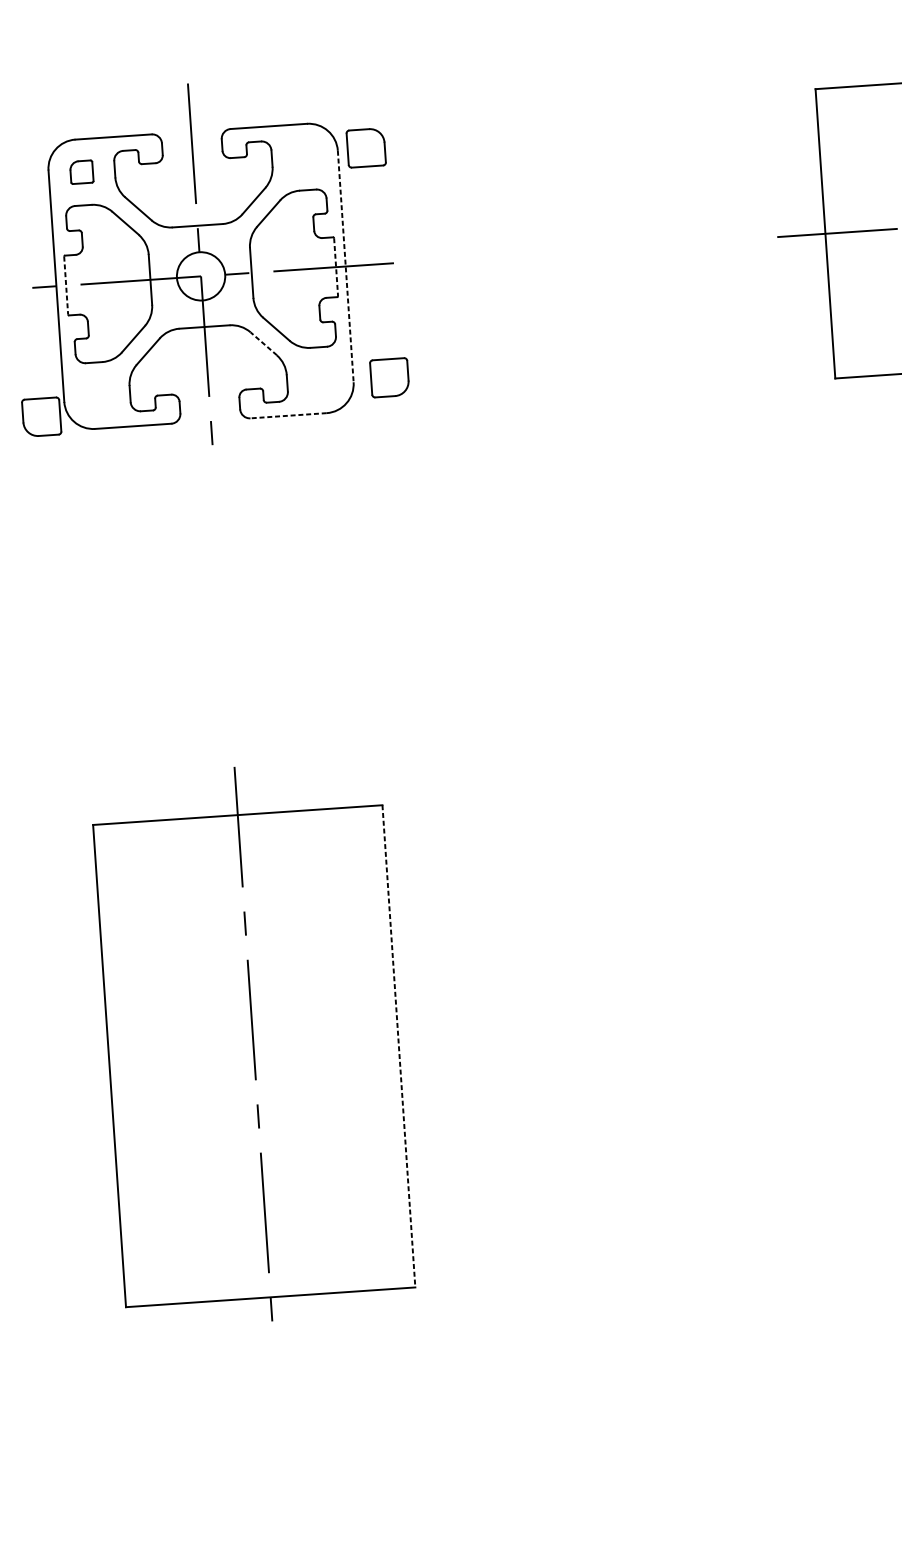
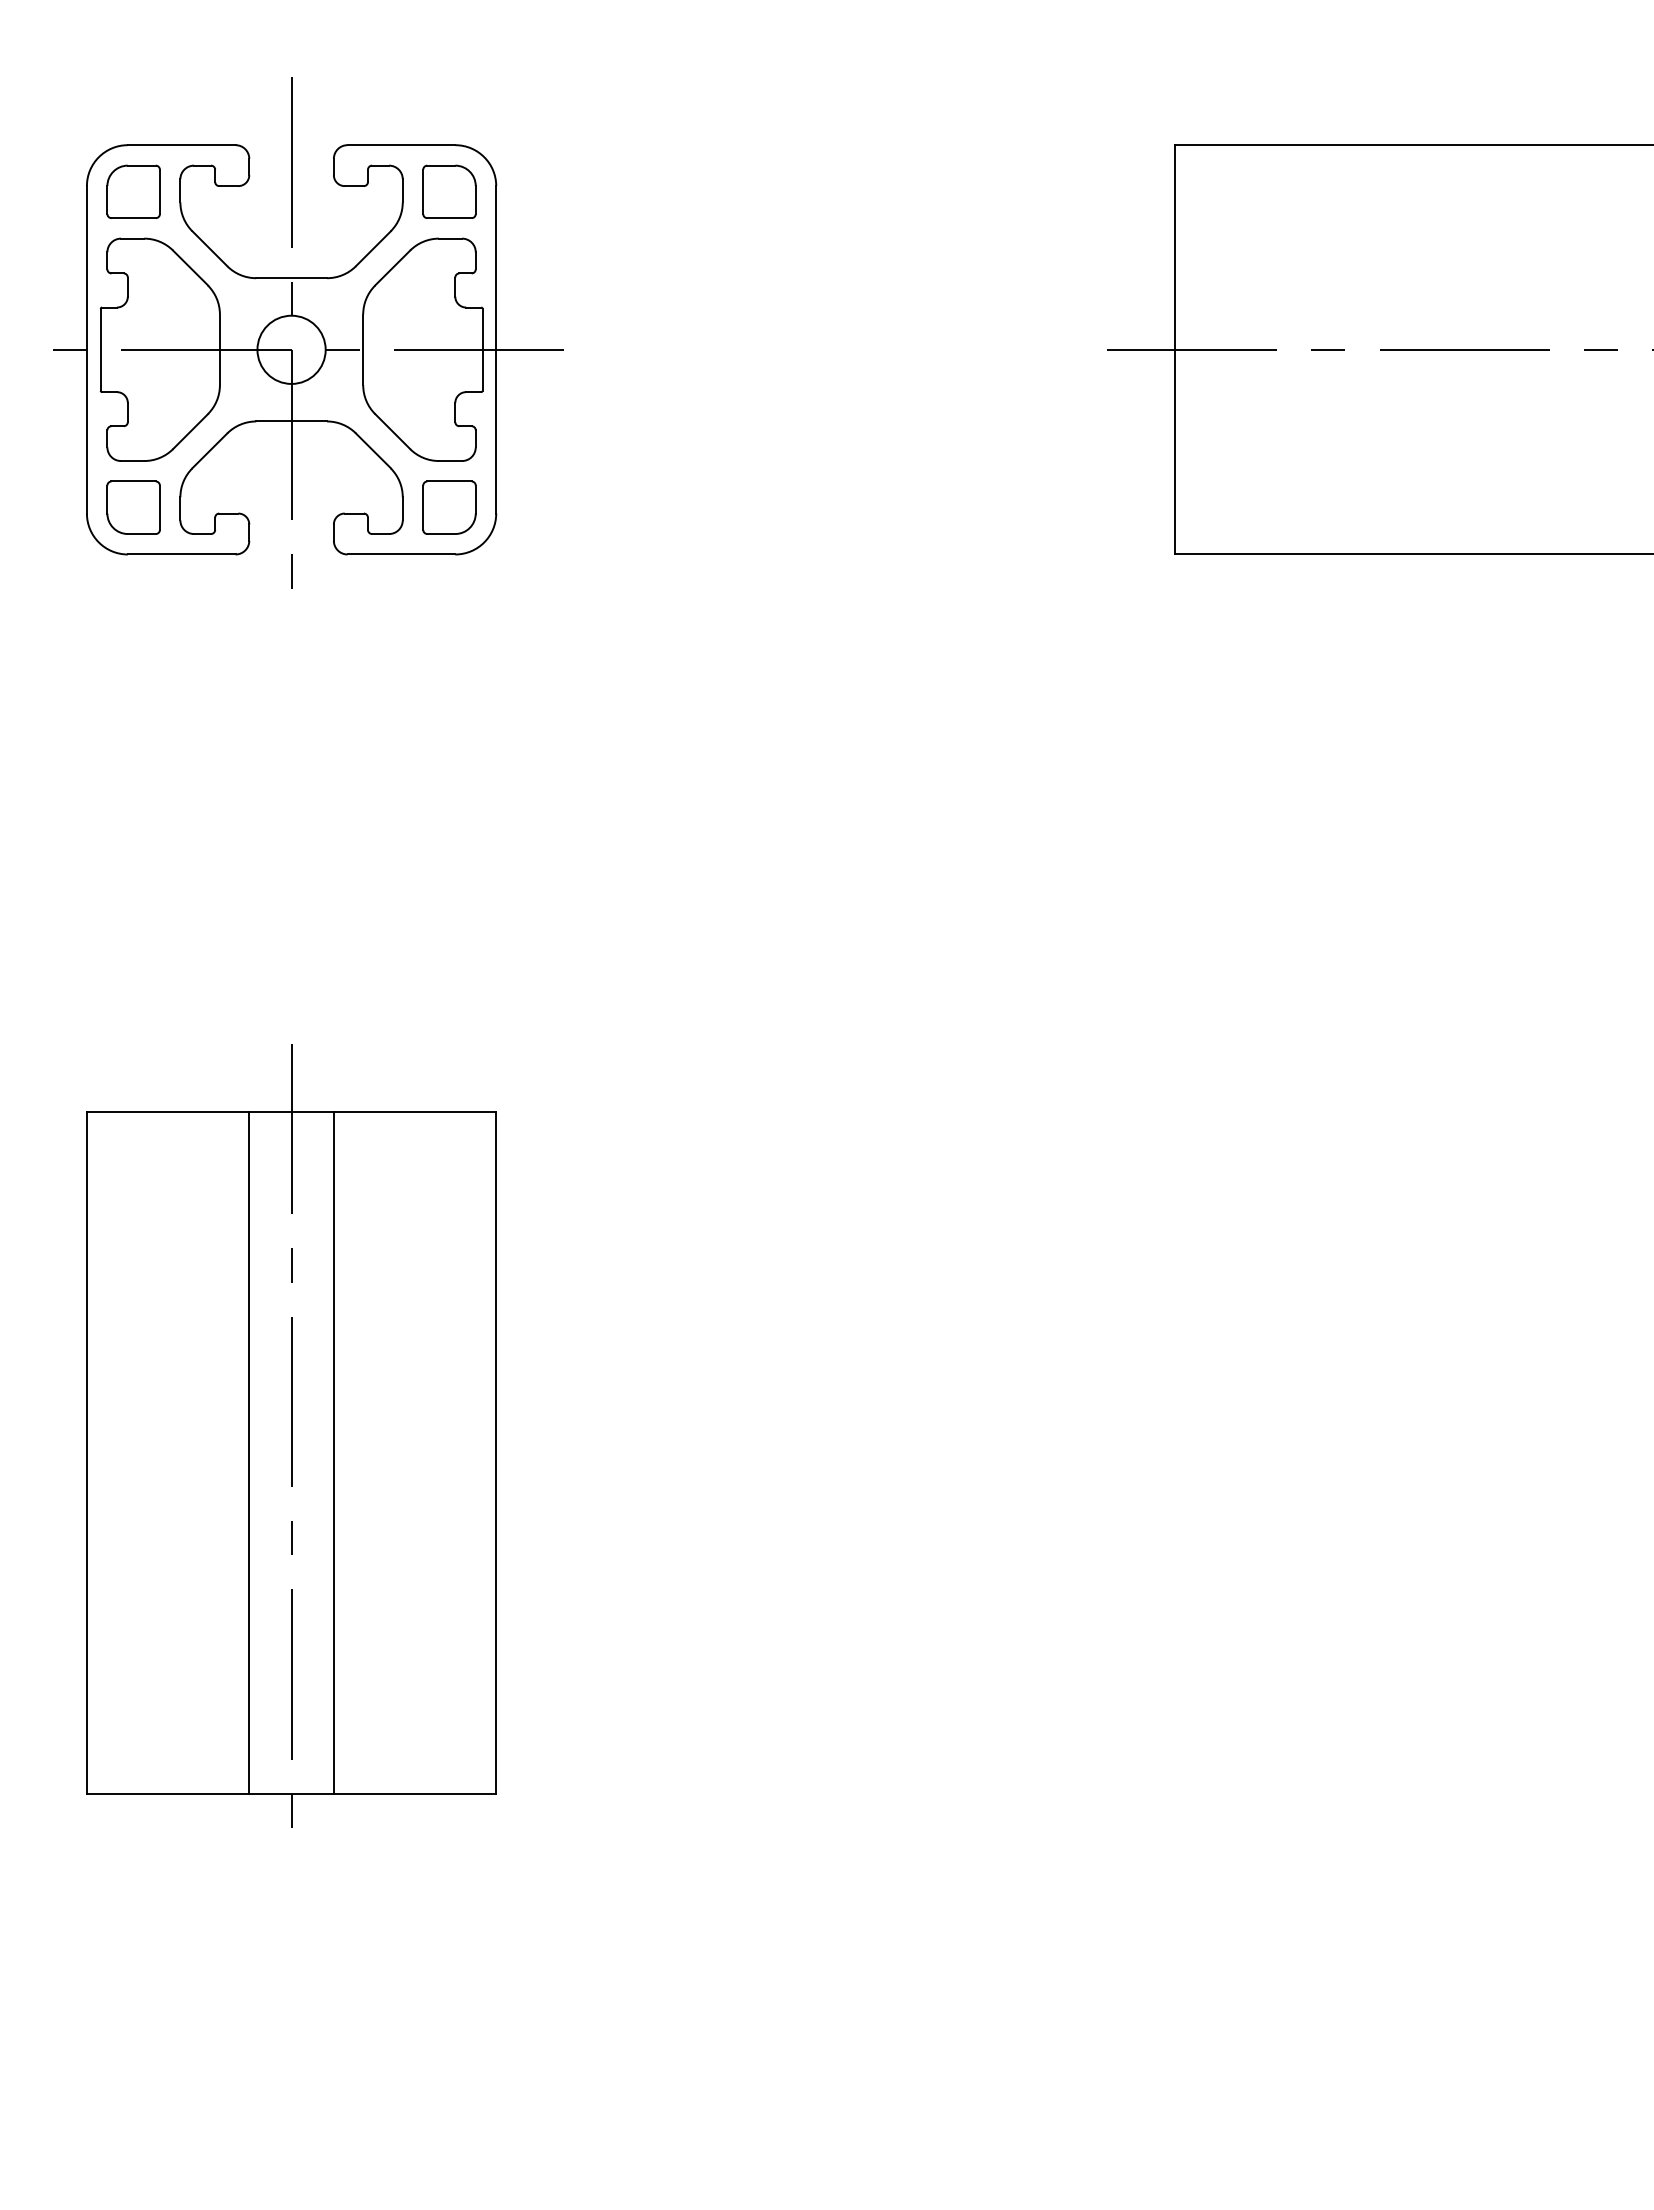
part: (366, 147) -> (449, 191), moved
part: (81, 172) -> (133, 191), size x1.67
line: (336, 266) -> (482, 349), dashed -> solid
line: (345, 266) -> (496, 349), dashed -> solid
line: (65, 285) -> (100, 349), dashed -> solid
line: (263, 343) -> (373, 450), dashed -> solid
part: (389, 377) -> (449, 507), moved
line: (288, 415) -> (401, 554), dashed -> solid
part: (41, 416) -> (133, 507), moved
line: (399, 1046) -> (496, 1453), dashed -> solid
line: (283, 1053) -> (333, 1452), added
line: (224, 1057) -> (249, 1452), added

